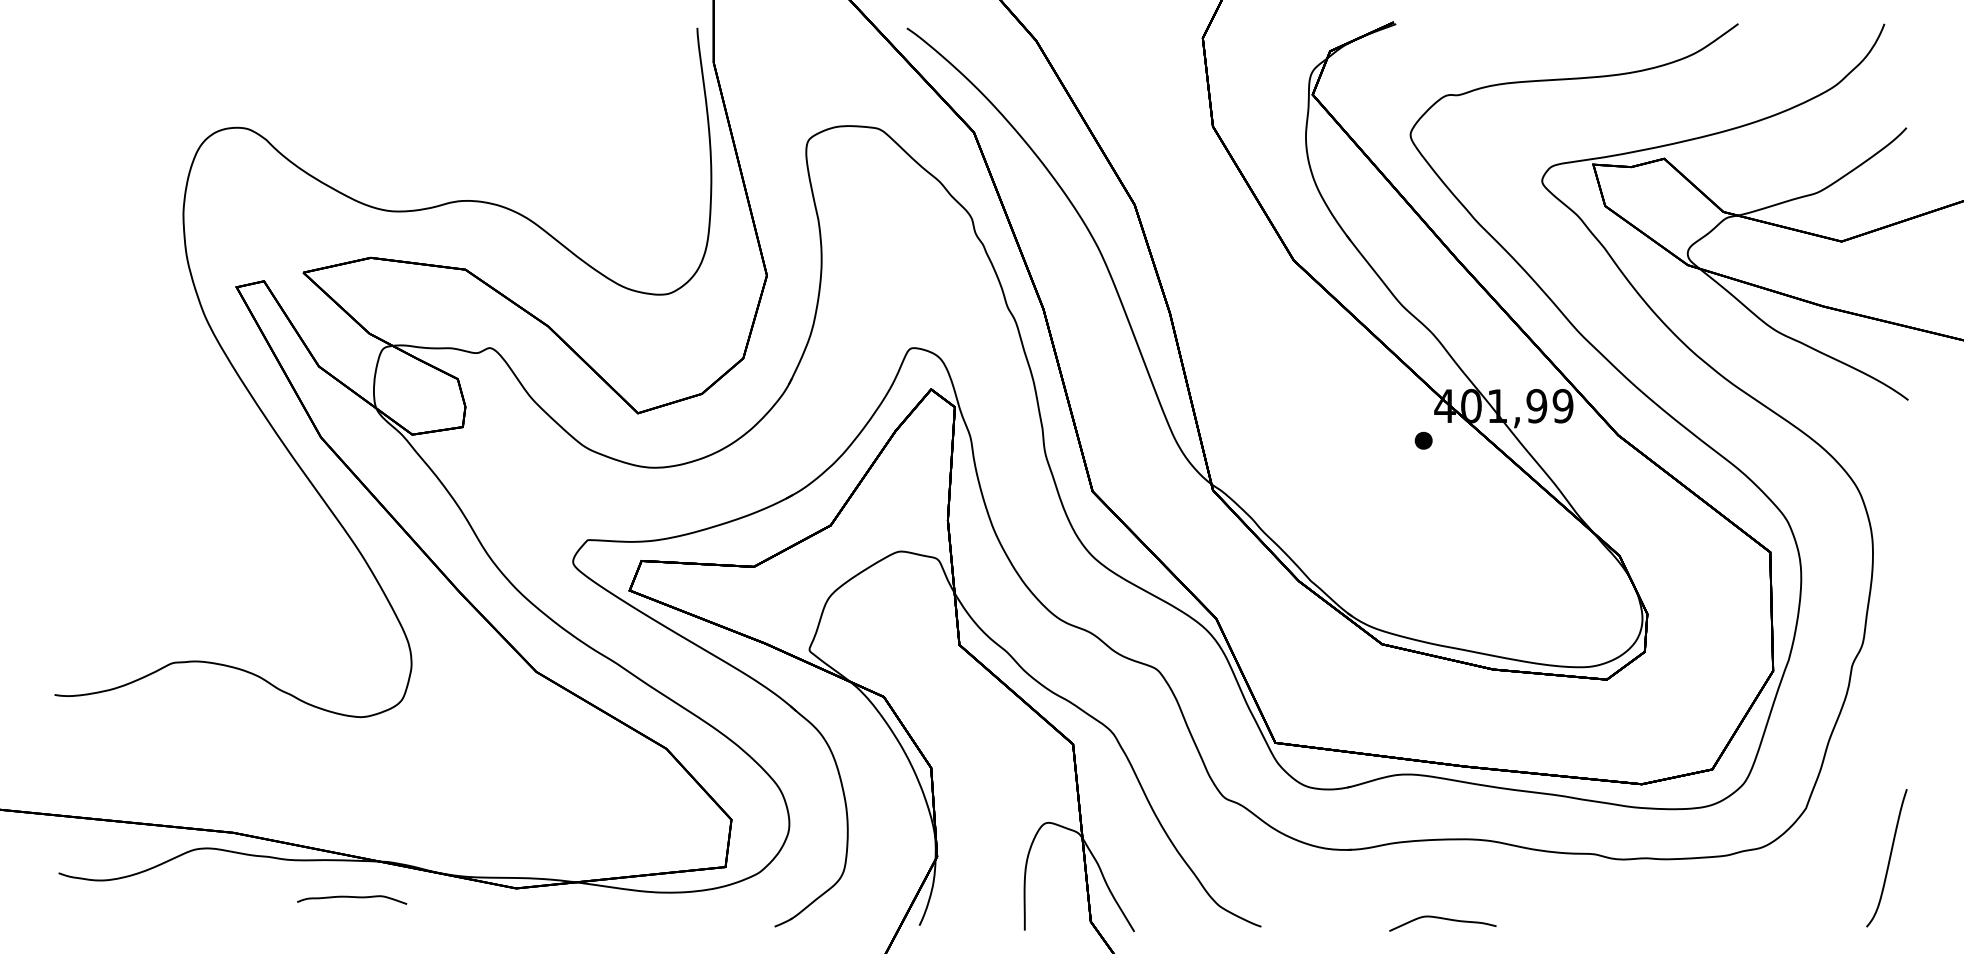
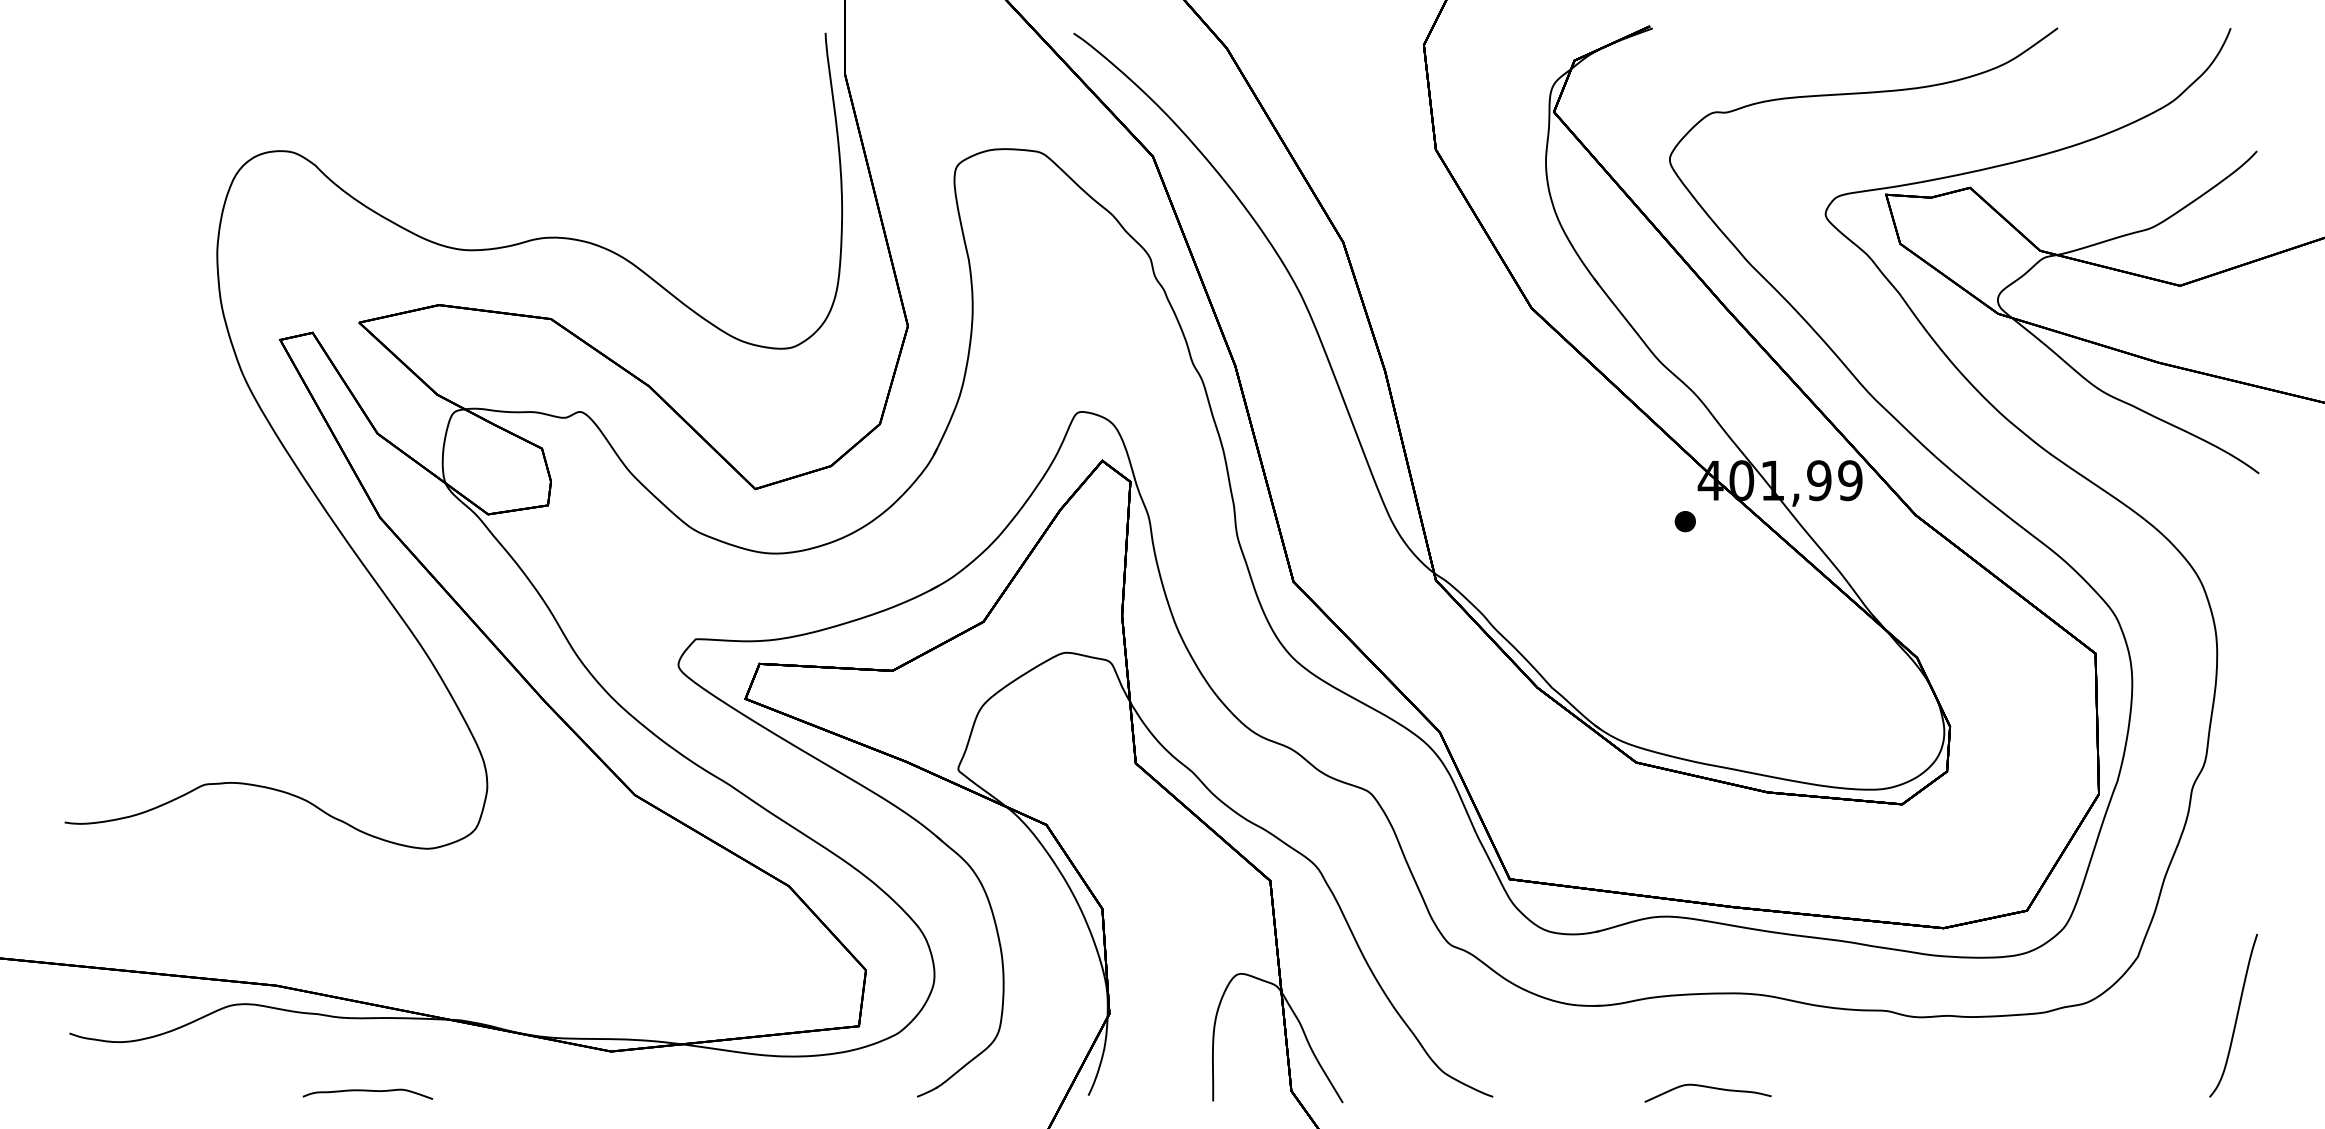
curve: (351, 897) -> (367, 1091), moved

